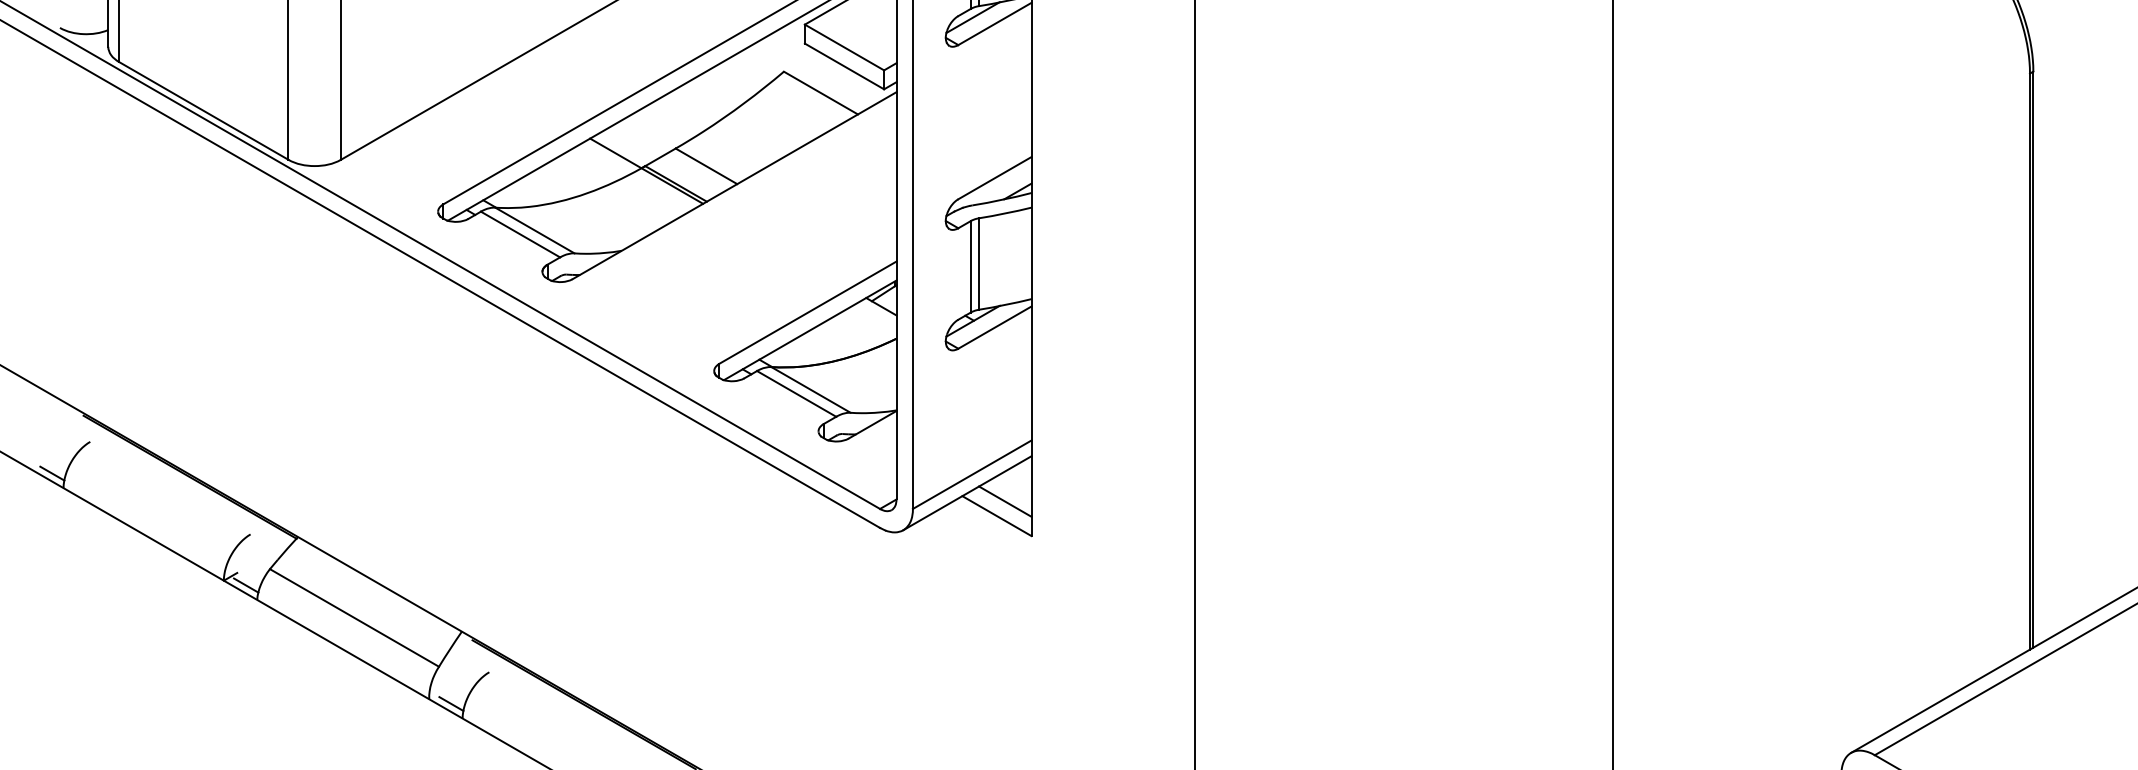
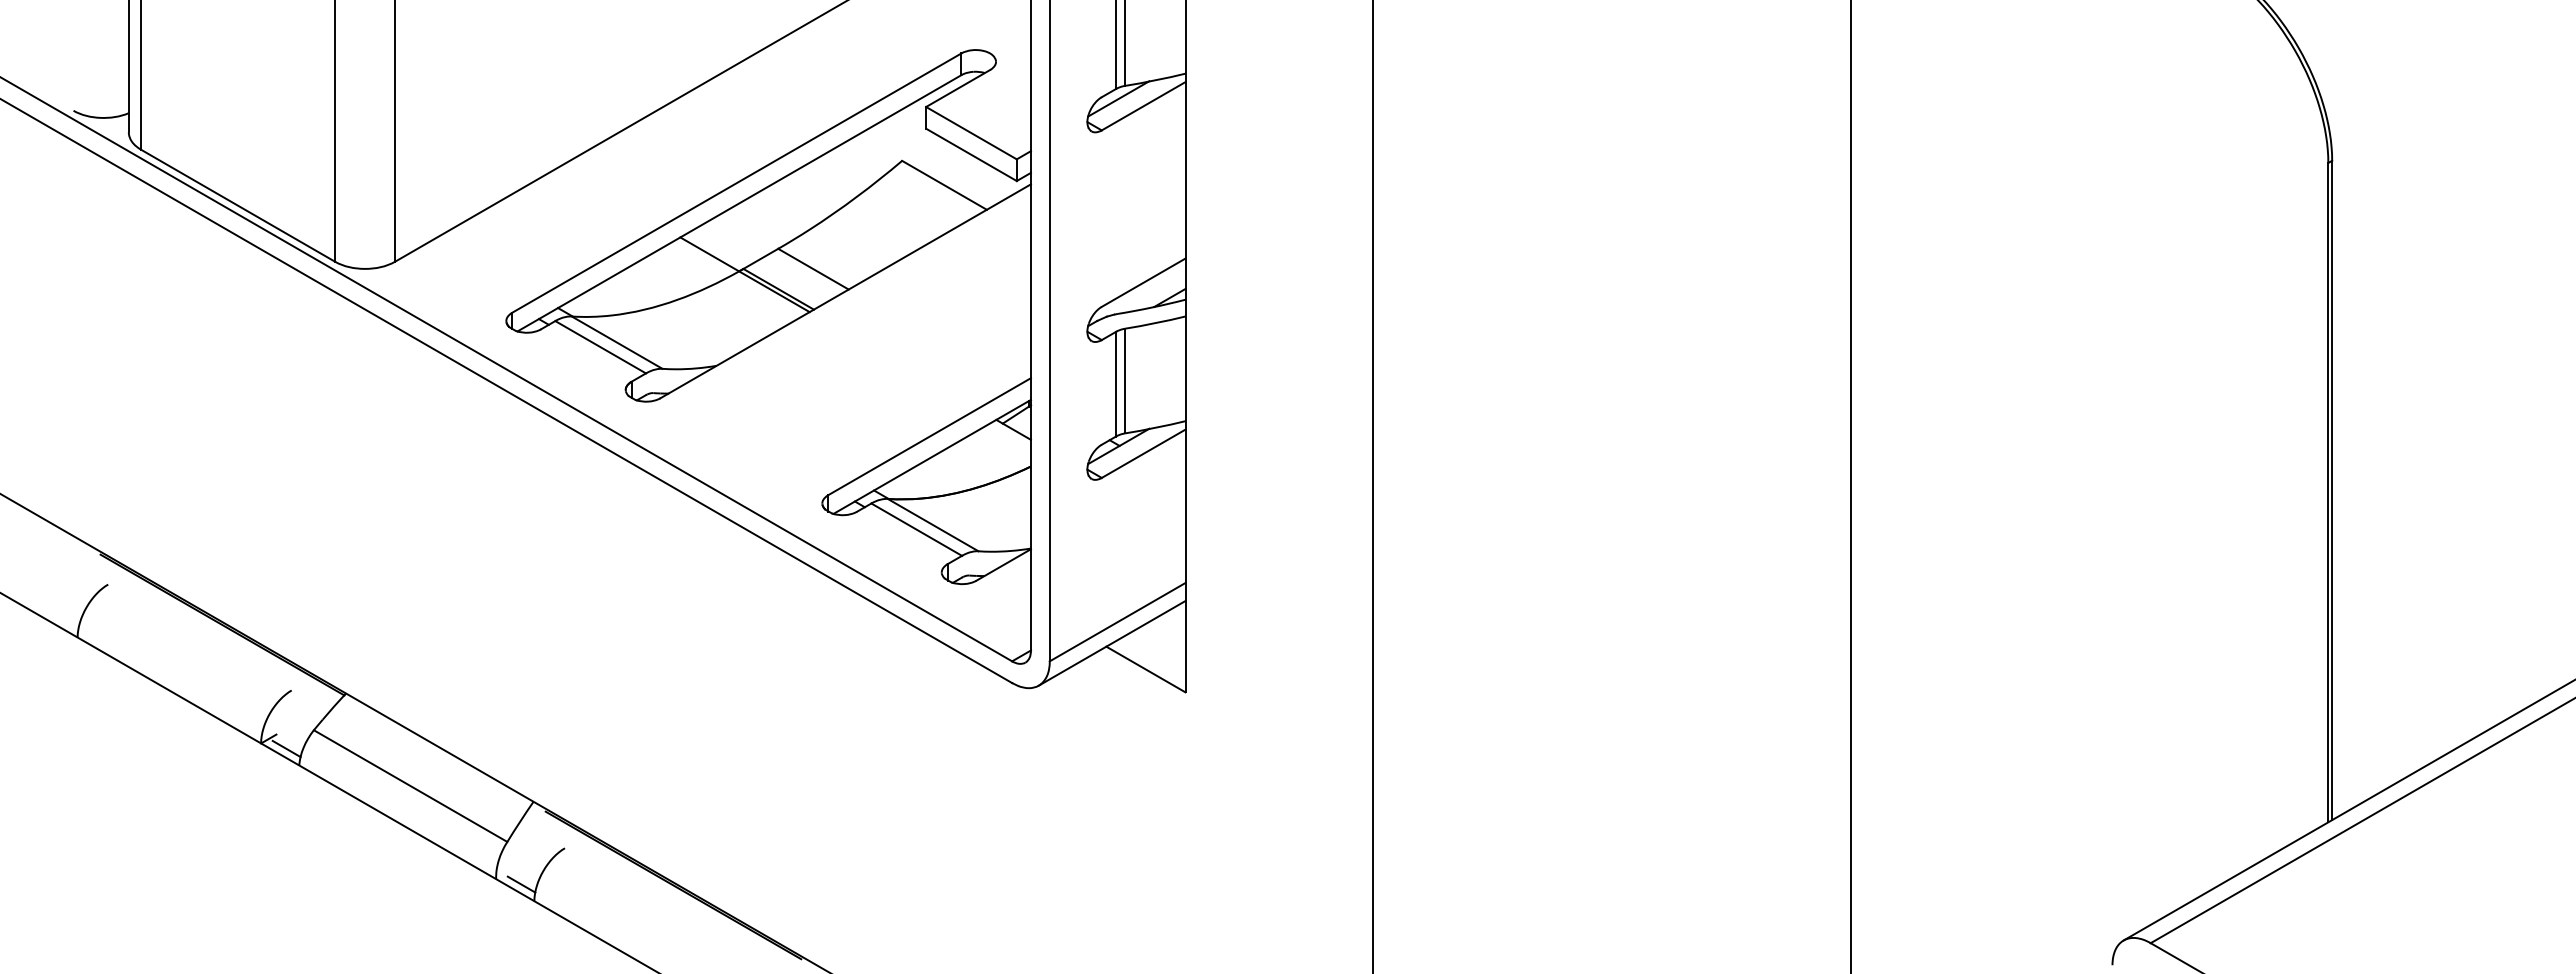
line: (52, 473) -> (64, 620), removed
line: (1005, 501) -> (1155, 652), removed

